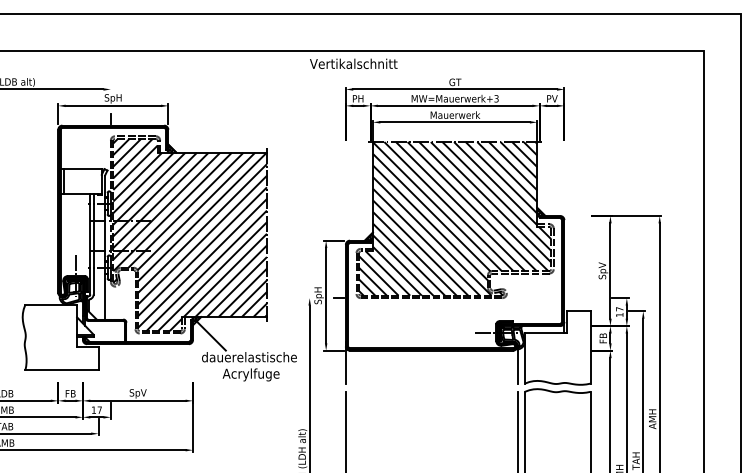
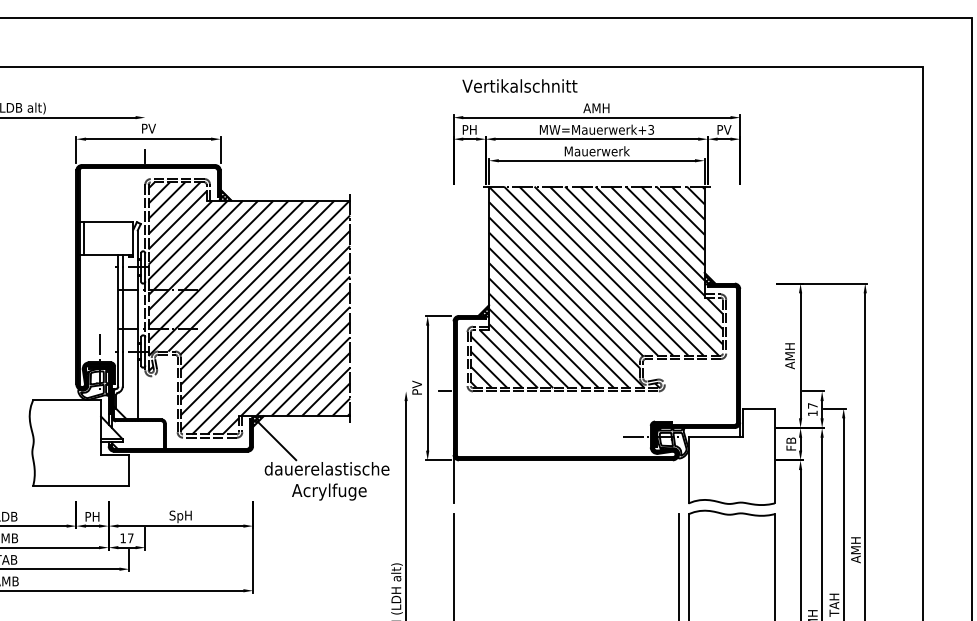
text: (353, 63) -> (519, 85), moved
text: (454, 82) -> (596, 108), GT -> AMH
text: (113, 98) -> (148, 129), SpH -> PV
text: (603, 271) -> (791, 356), SpV -> AMH
text: (319, 295) -> (418, 388), SpH -> PV
line: (517, 364) -> (678, 478), removed
text: (70, 393) -> (92, 516), FB -> PH
text: (137, 393) -> (180, 516), SpV -> SpH

